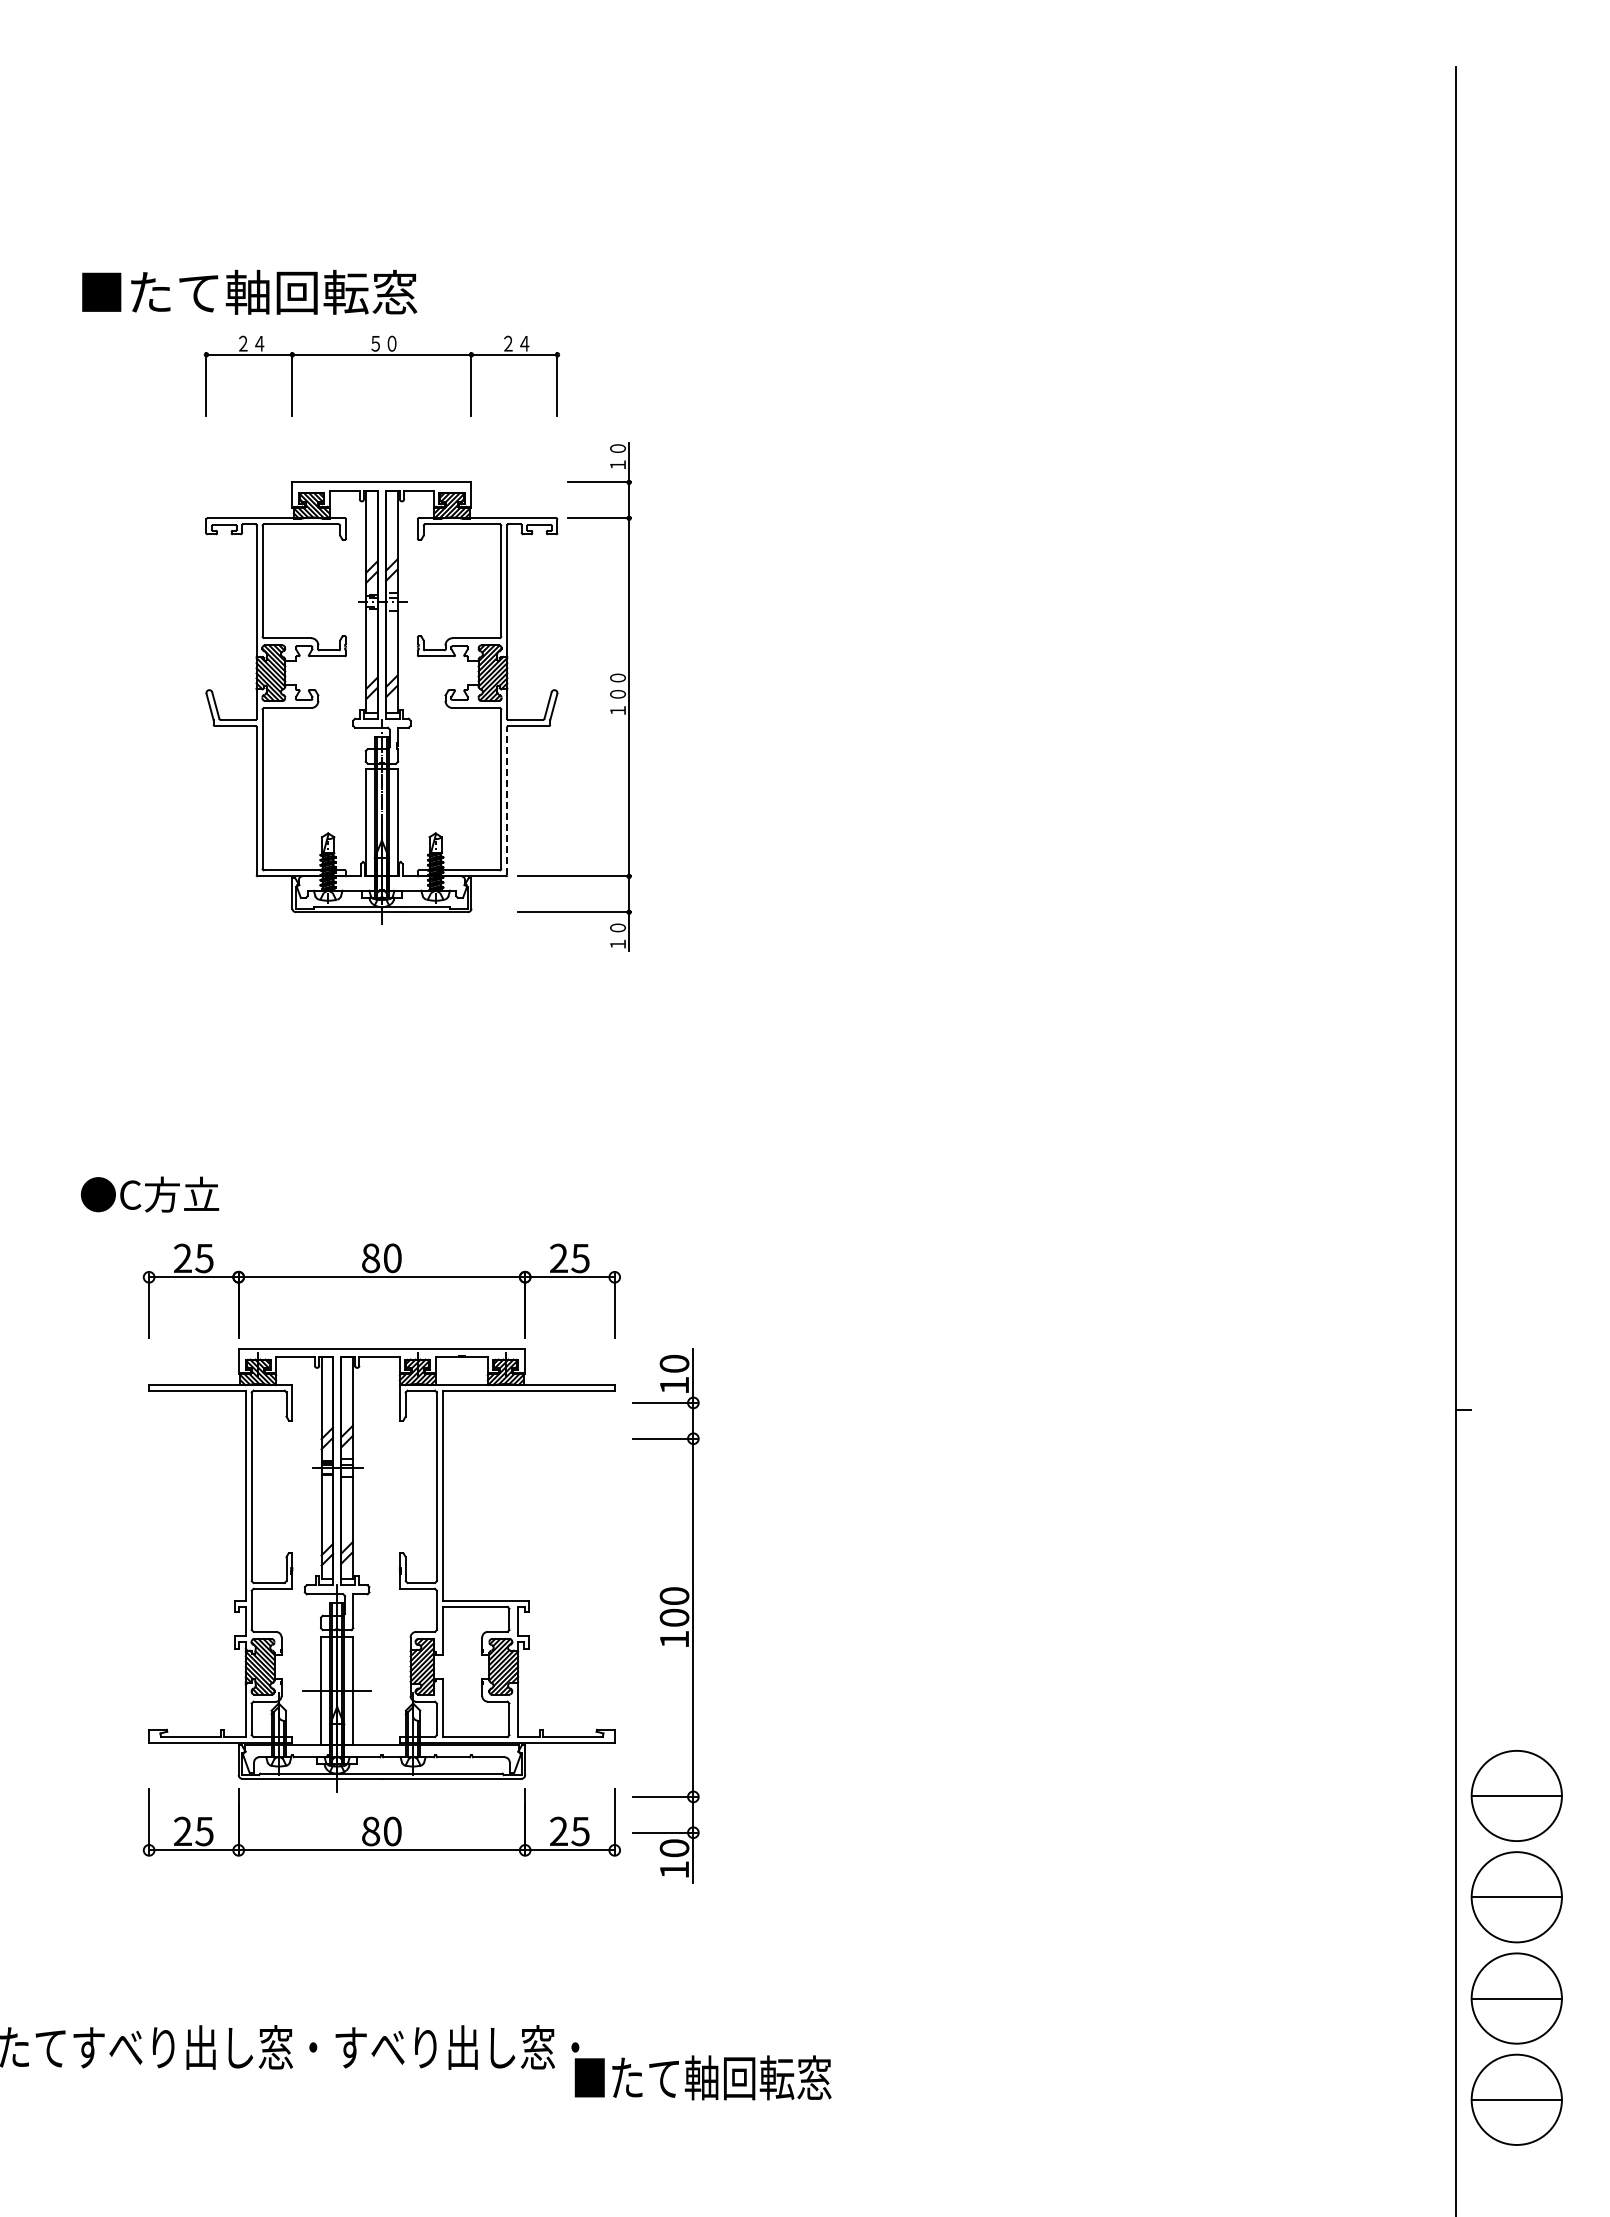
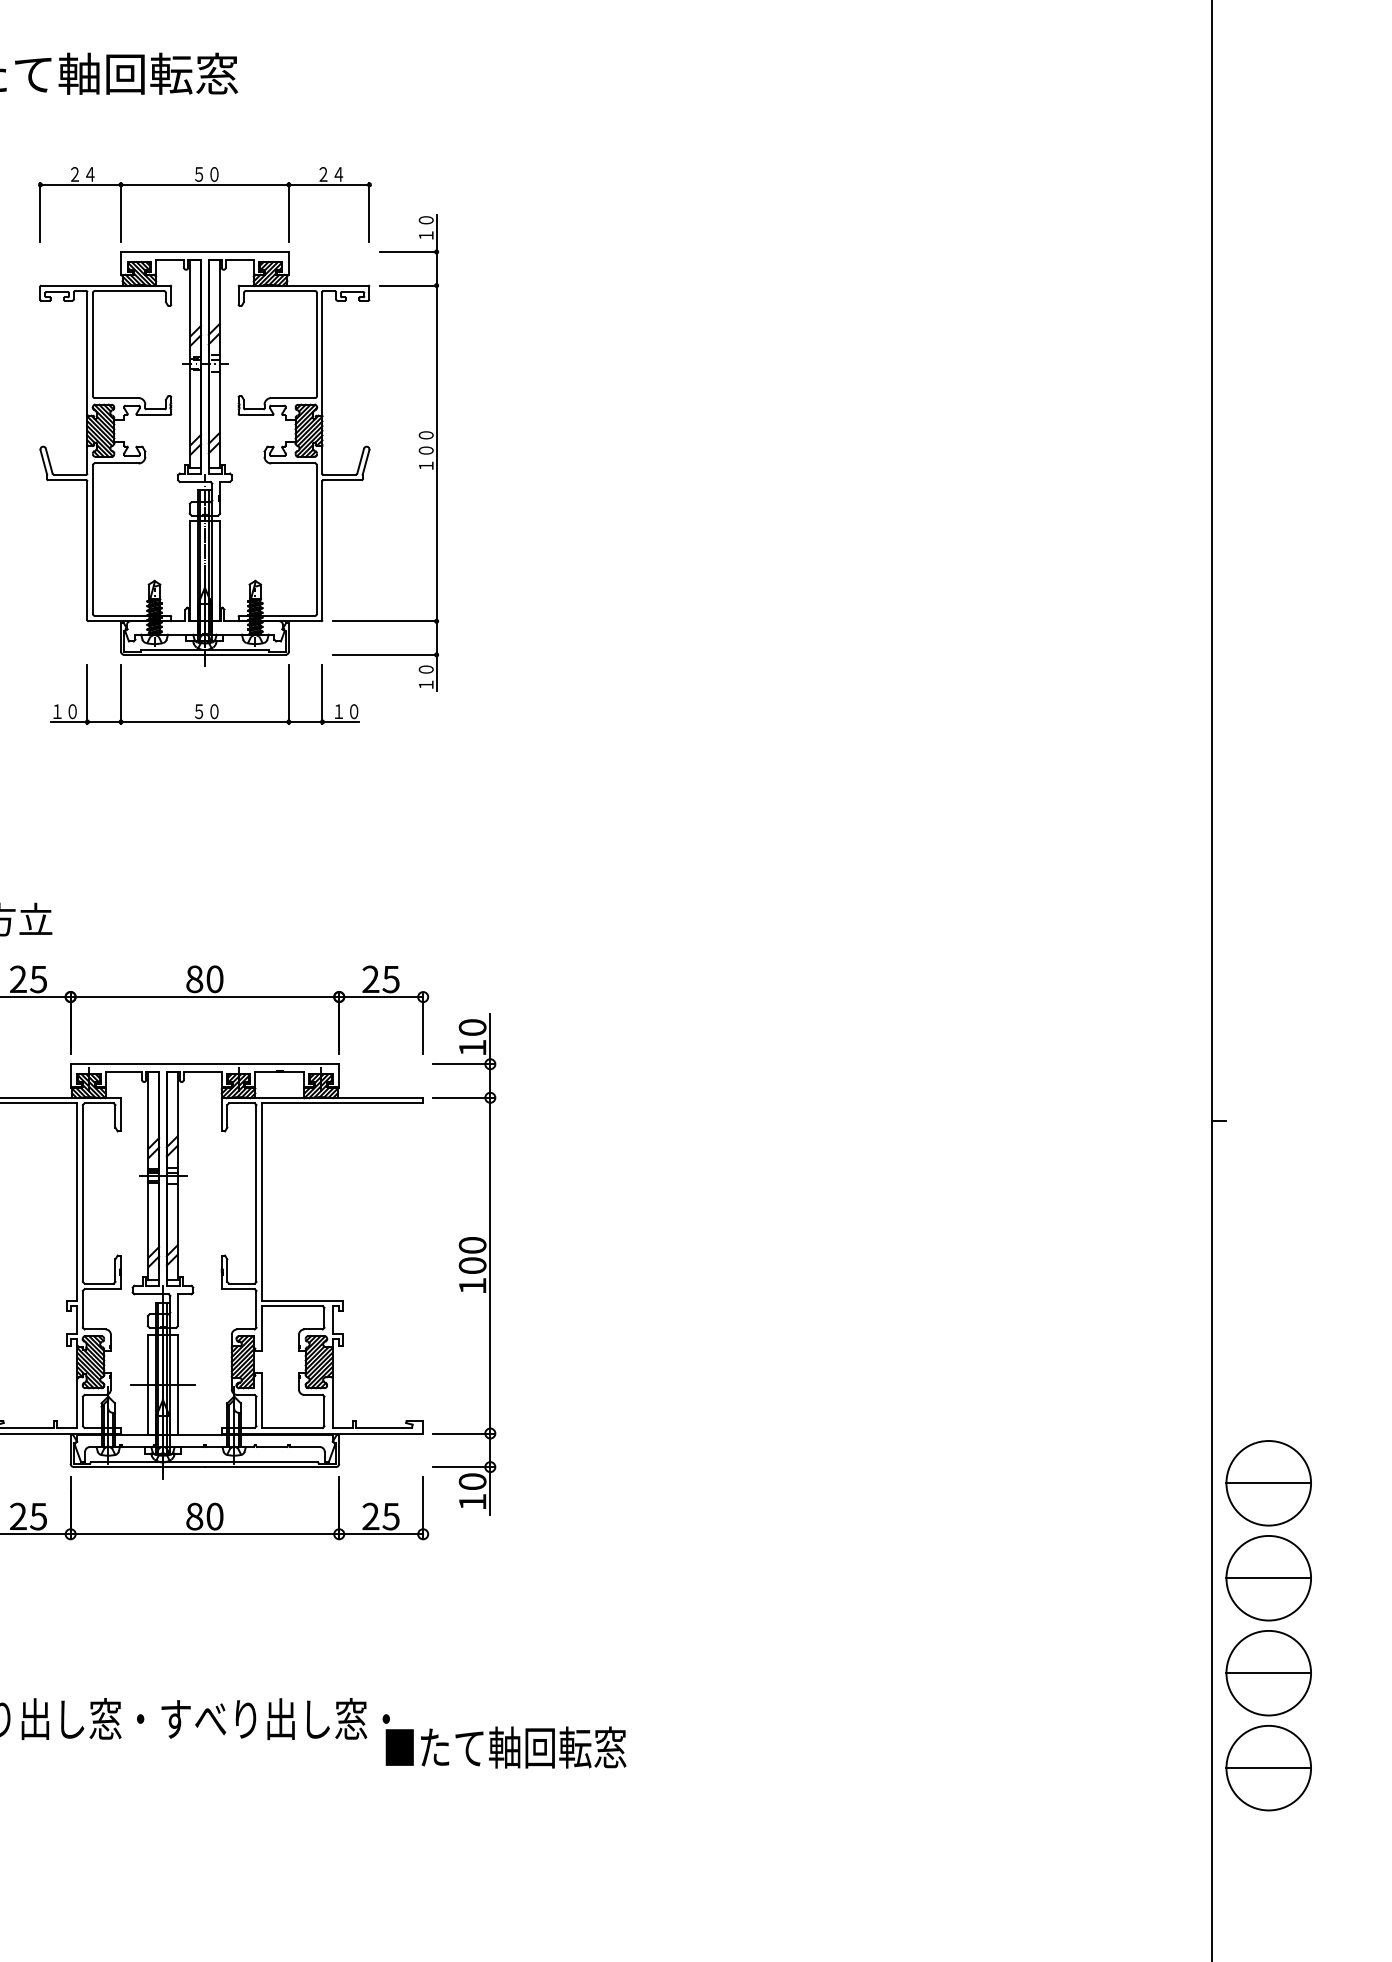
part: (381, 355) -> (204, 185), moved
line: (507, 800) -> (322, 550), dashed -> solid
part: (379, 965) -> (202, 704), added
part: (665, 1615) -> (464, 1263), moved

